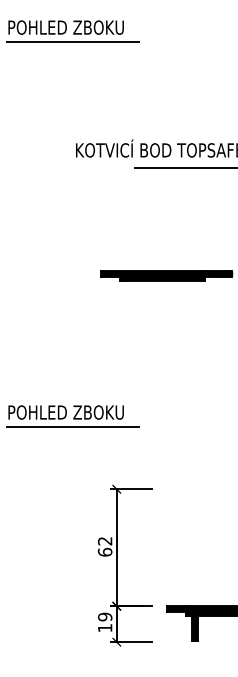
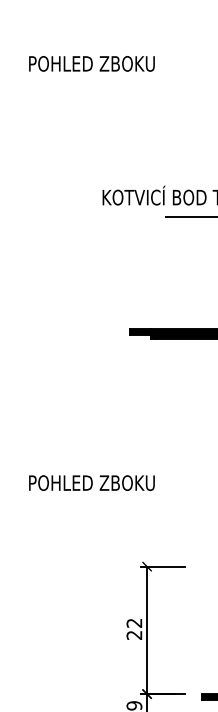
line: (73, 42) -> (99, 80), removed
line: (73, 427) -> (99, 499), removed
text: (104, 551) -> (133, 634), 62 -> 22

